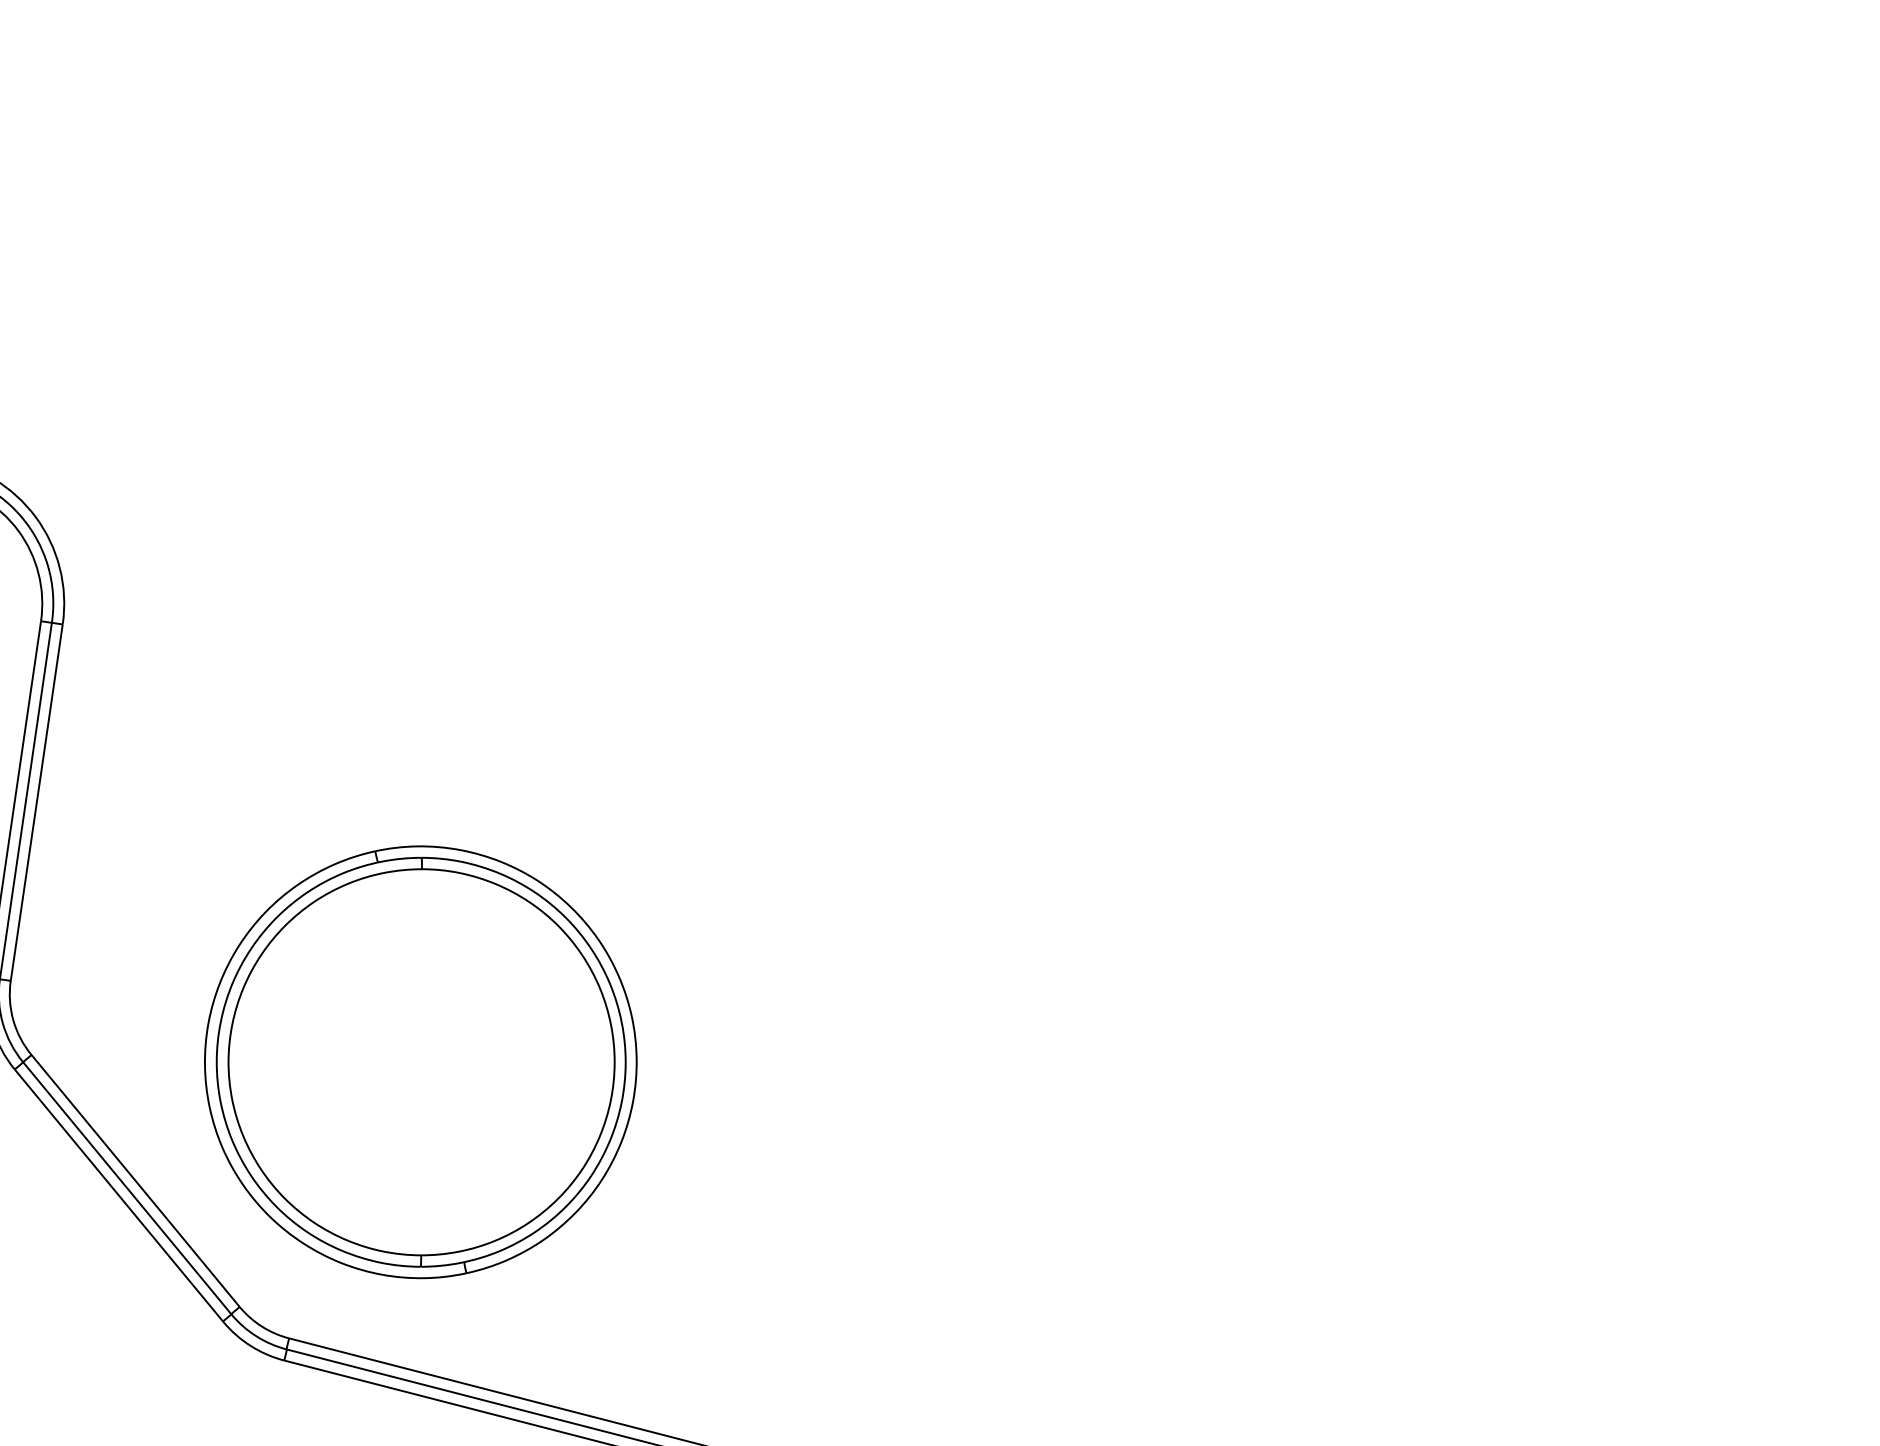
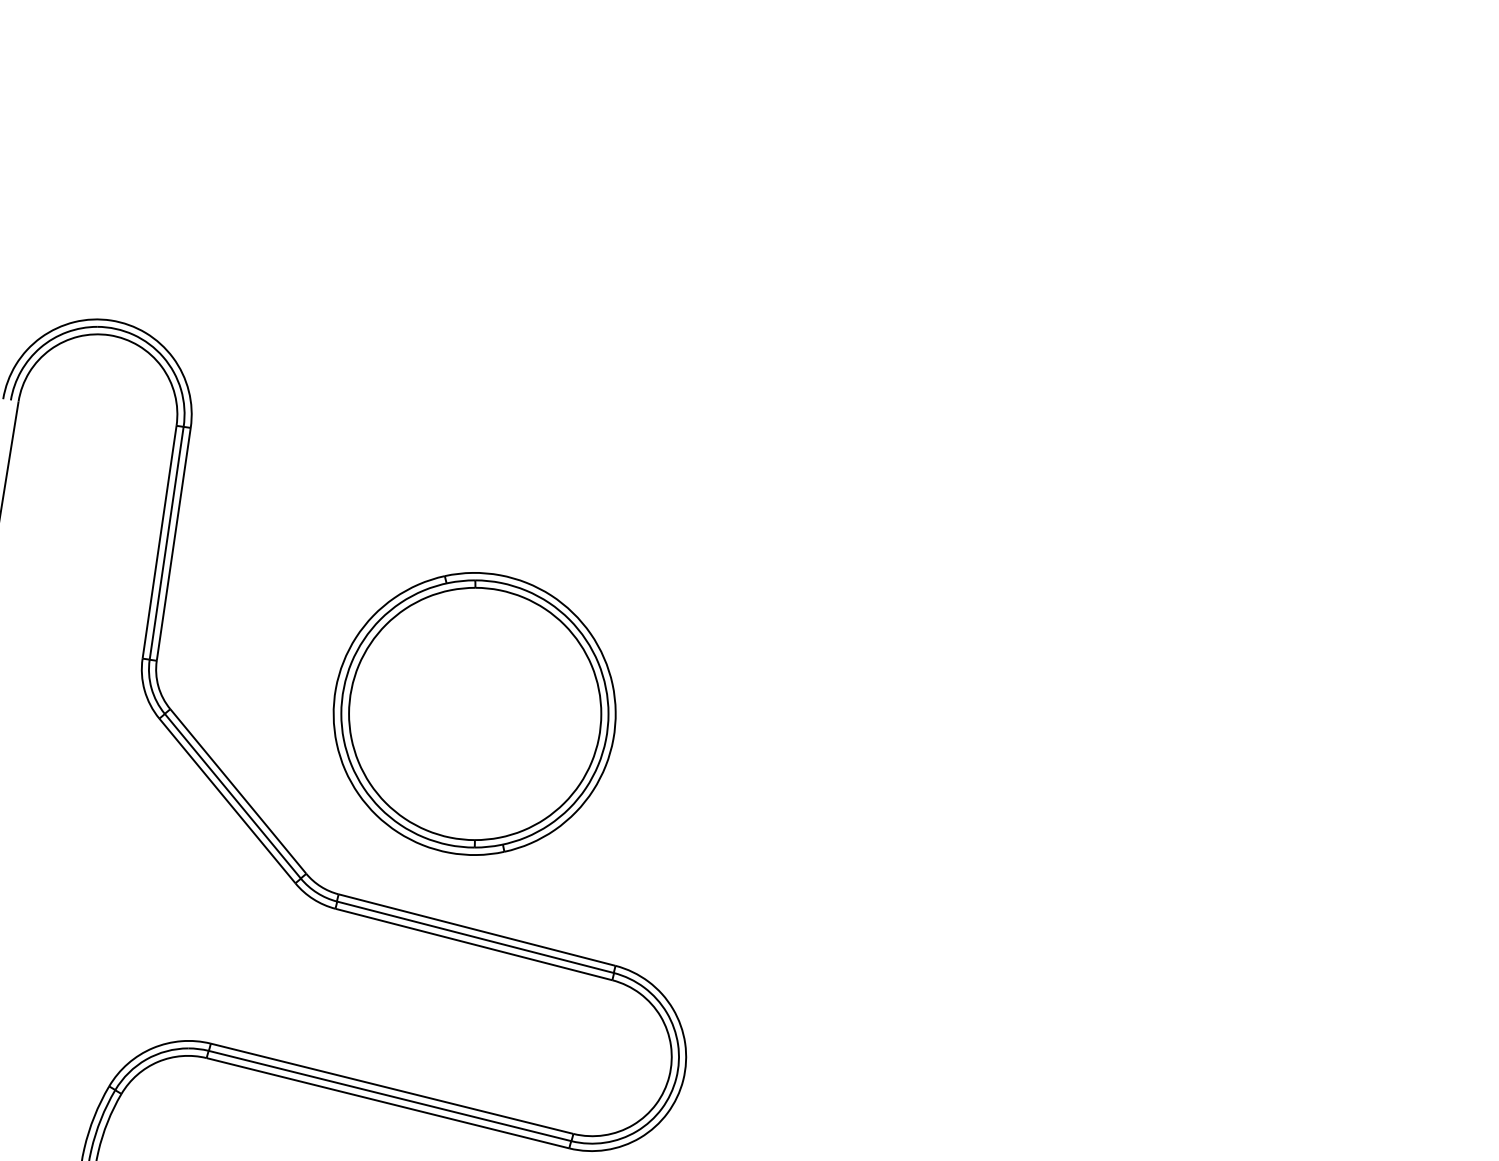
part: (420, 1061) -> (474, 713), moved

